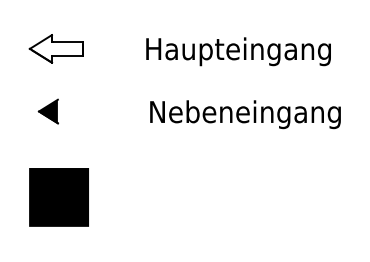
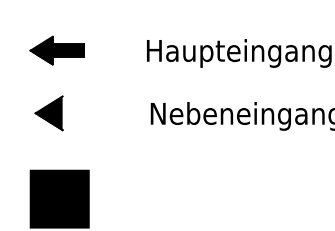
fill: (56, 48) -> (57, 50), added
part: (48, 111) -> (49, 113), size x1.43

